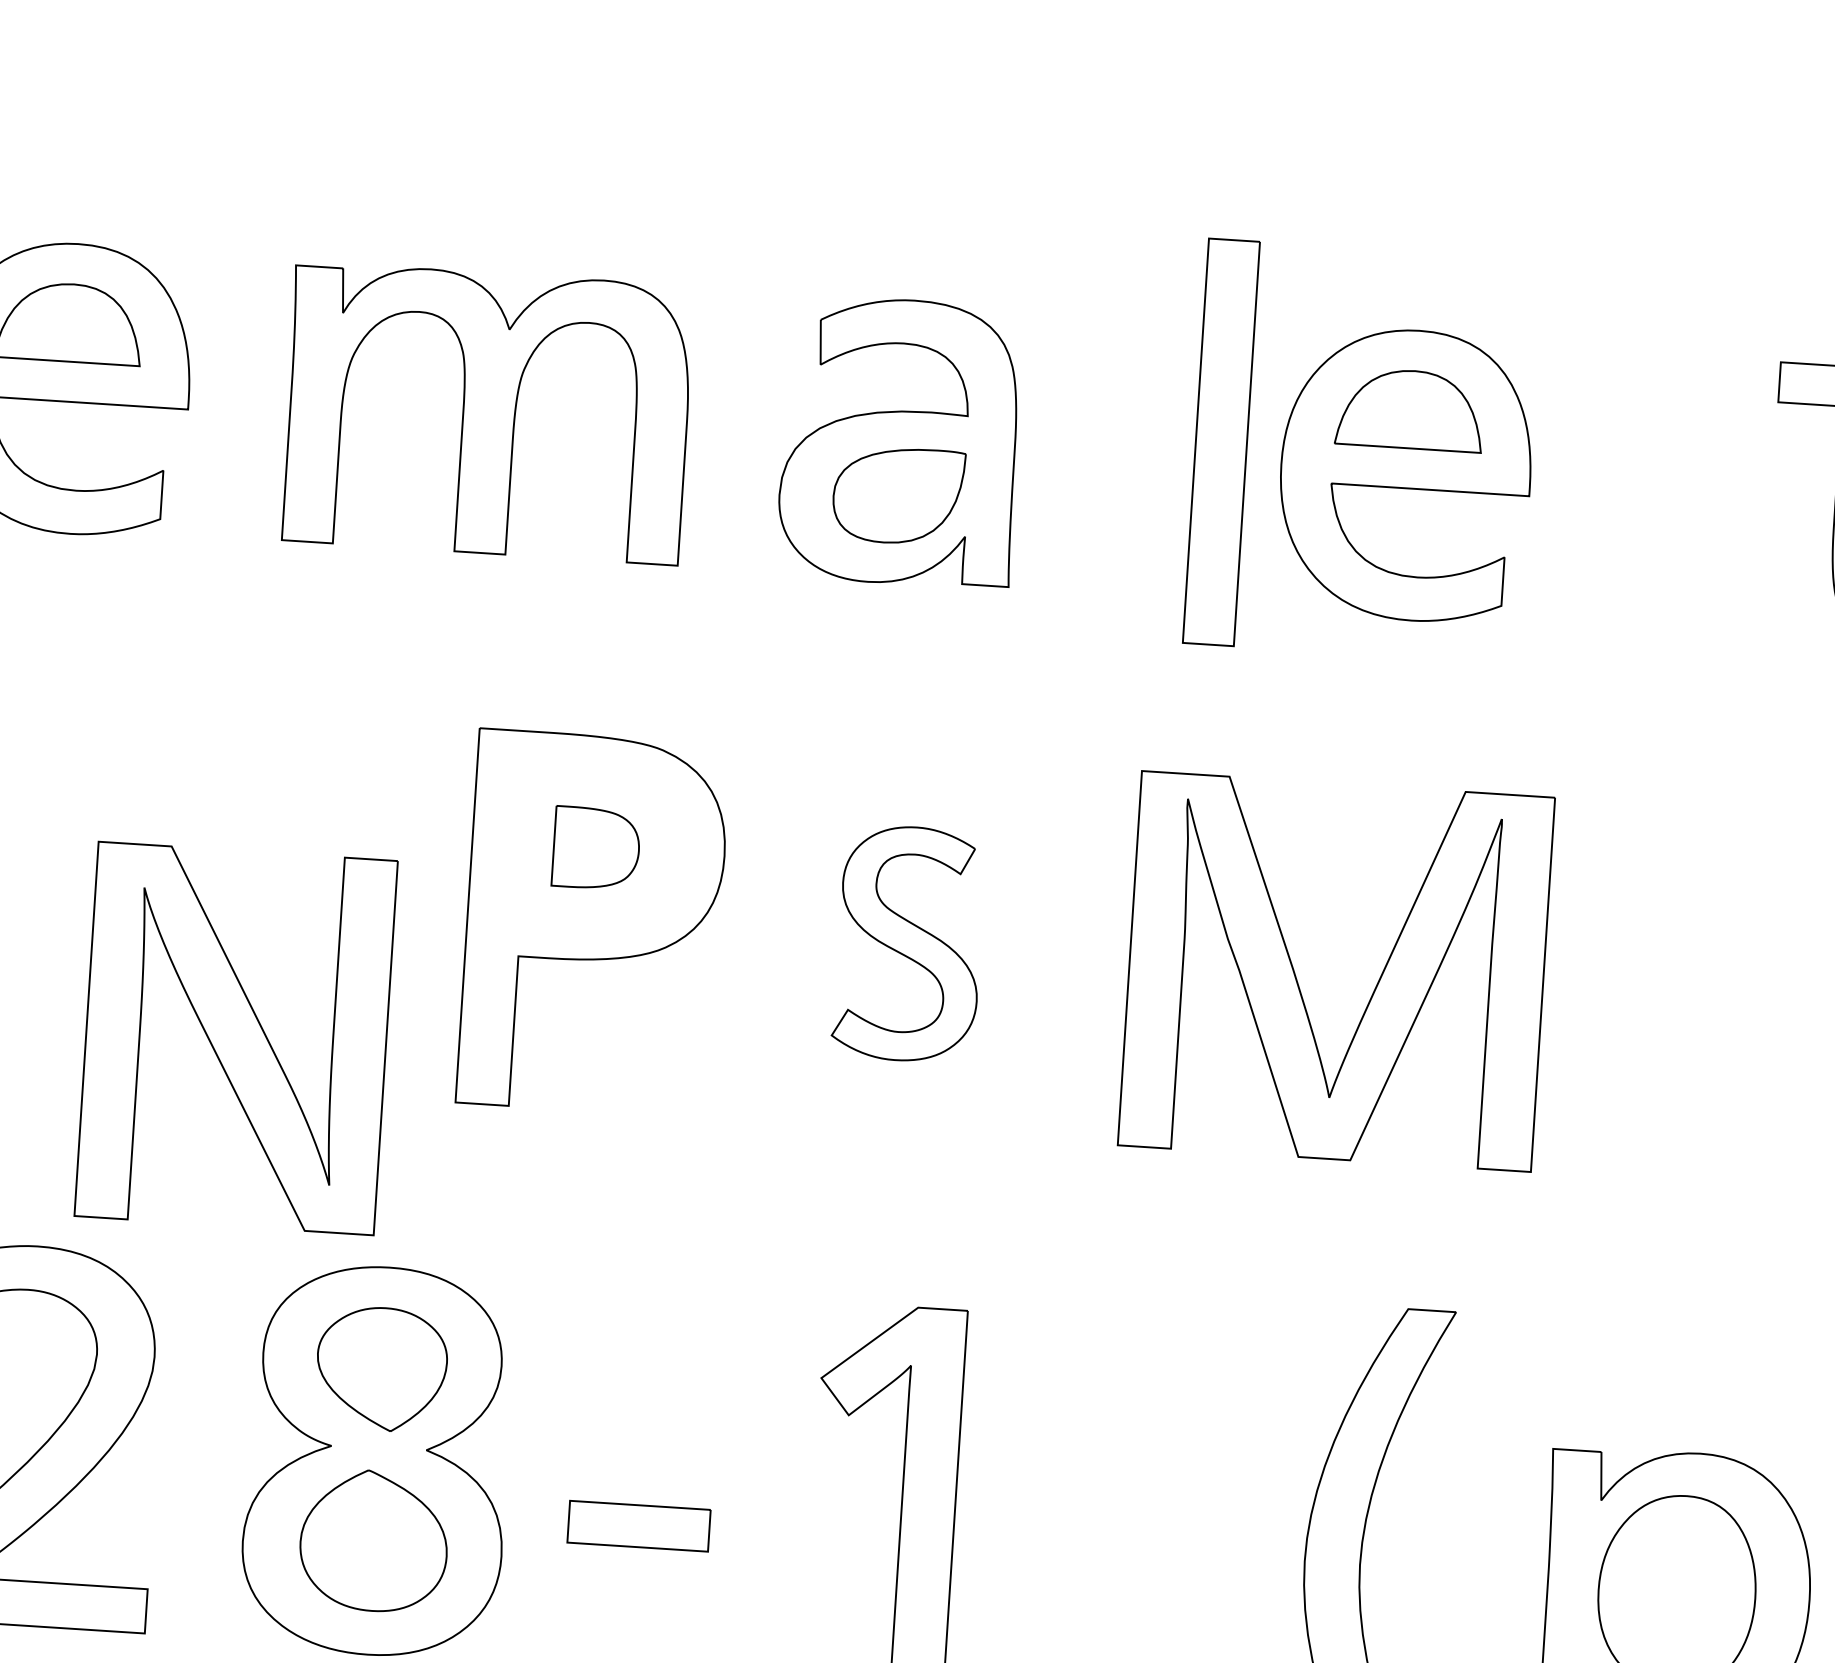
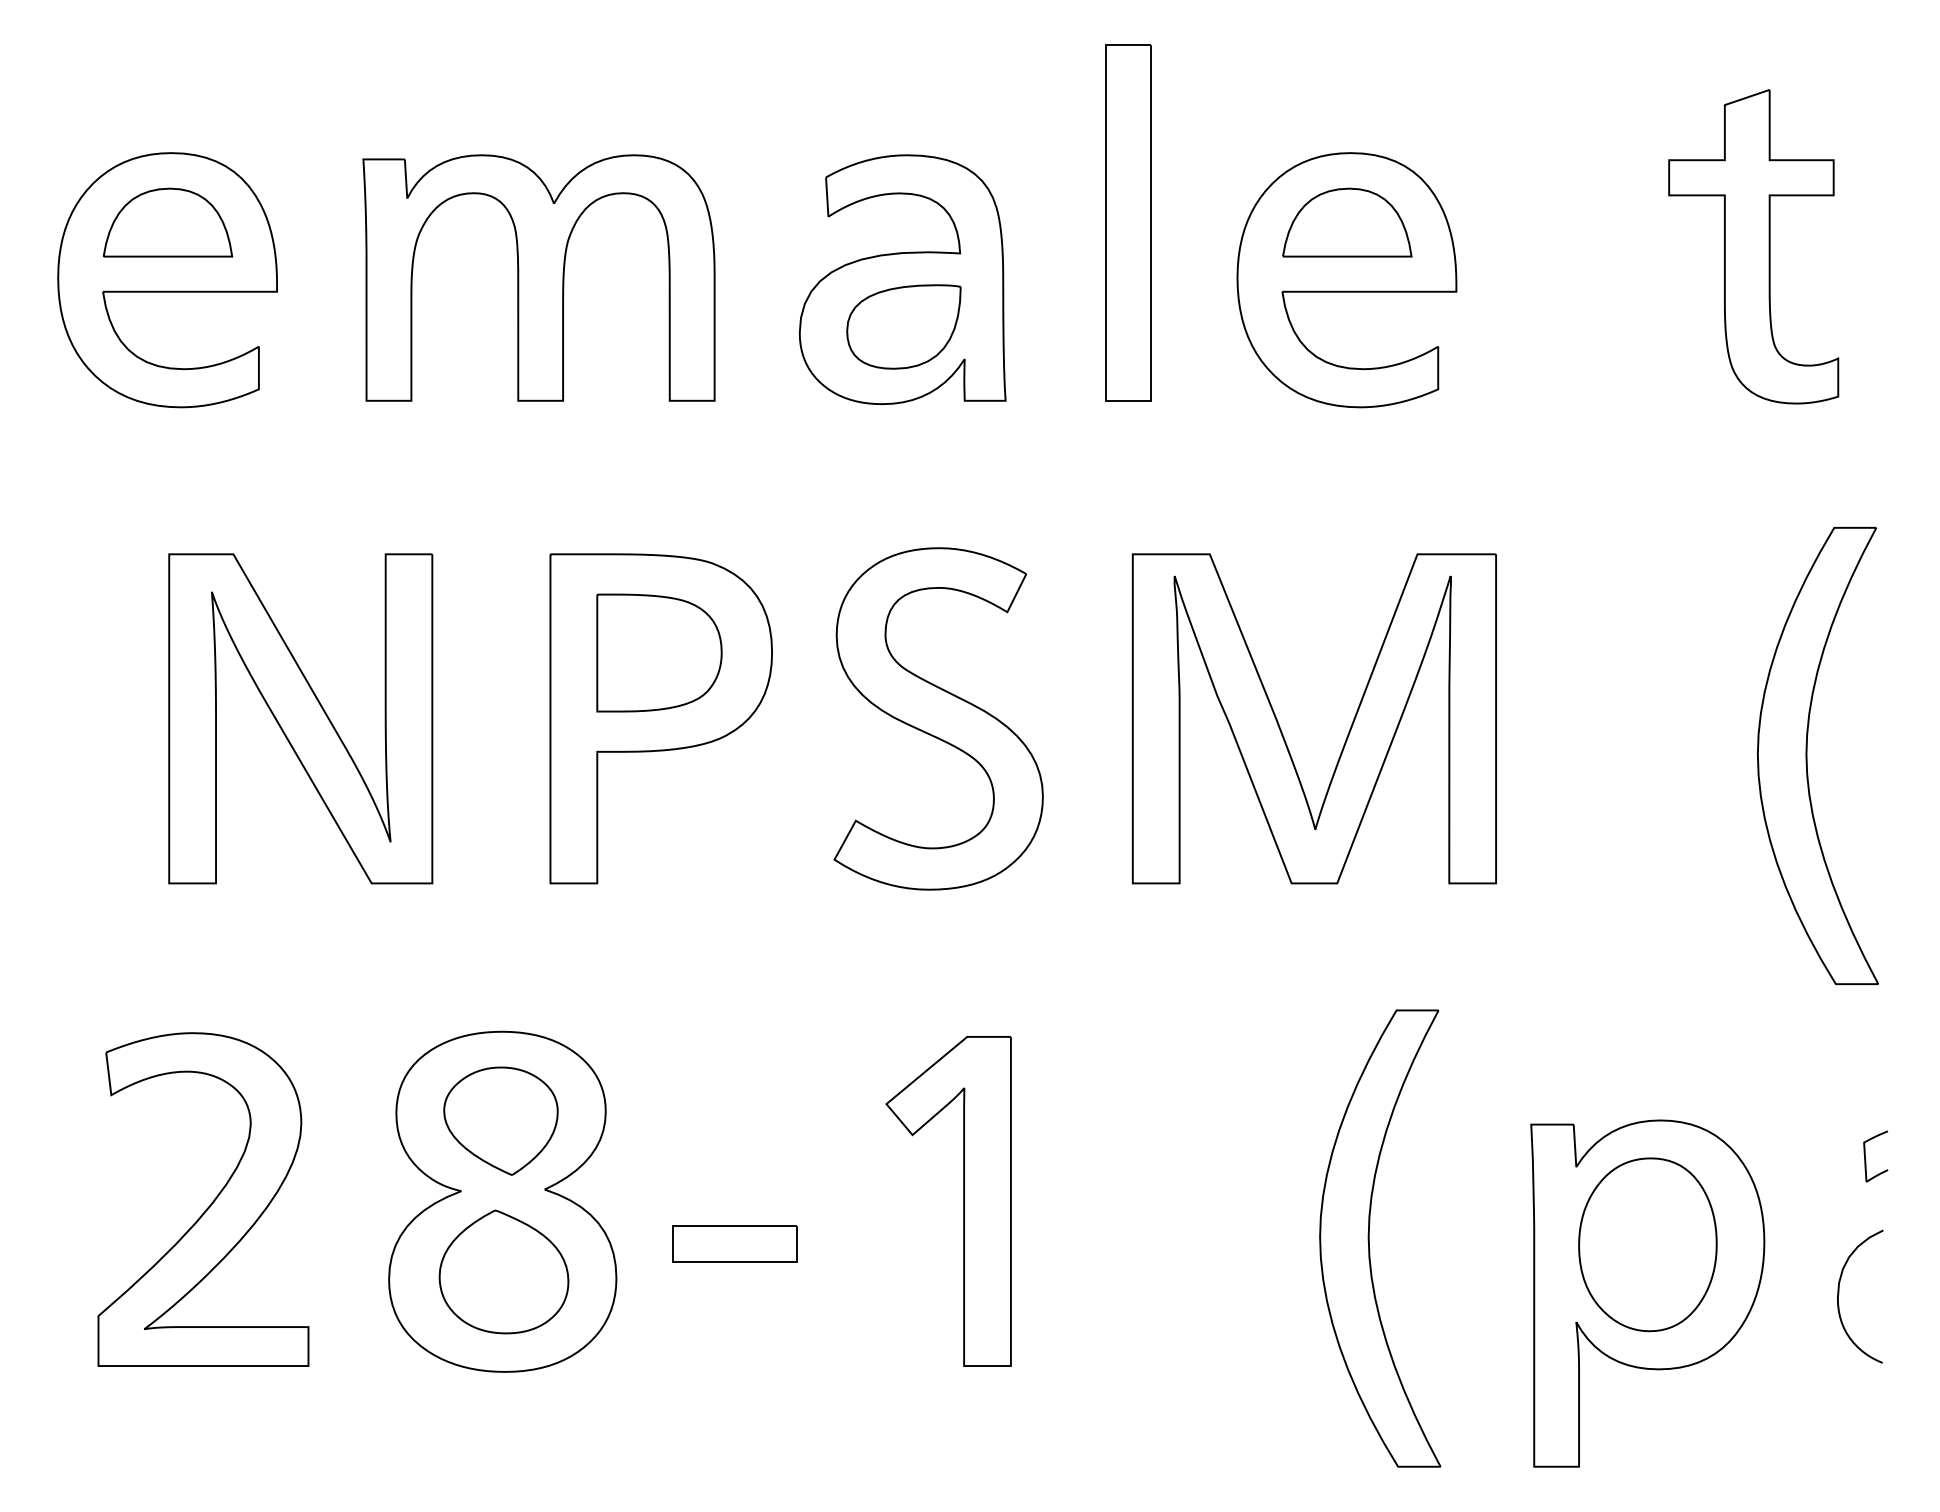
part: (1221, 441) -> (1128, 222), moved
part: (596, 847) -> (659, 652), size x1.67
part: (908, 943) -> (938, 718), size x1.67
part: (235, 1038) -> (300, 718), moved

